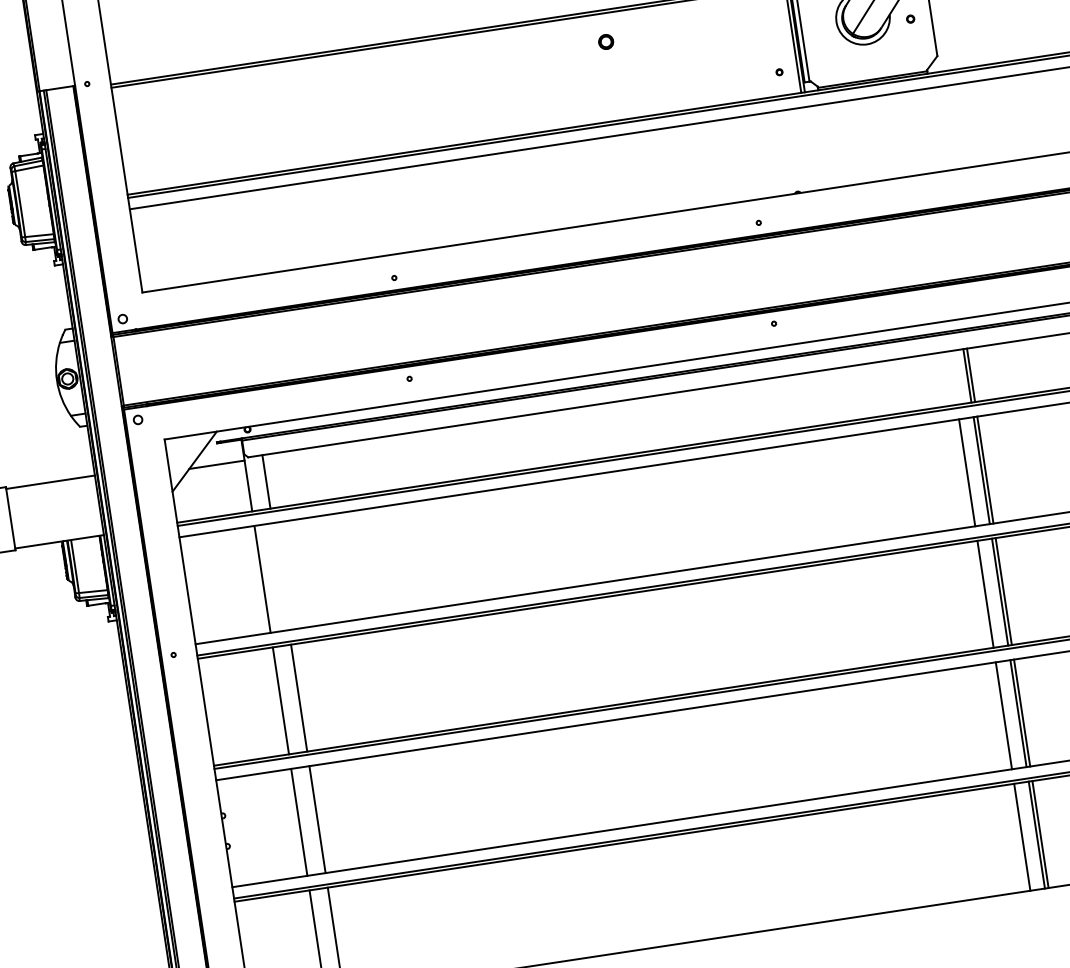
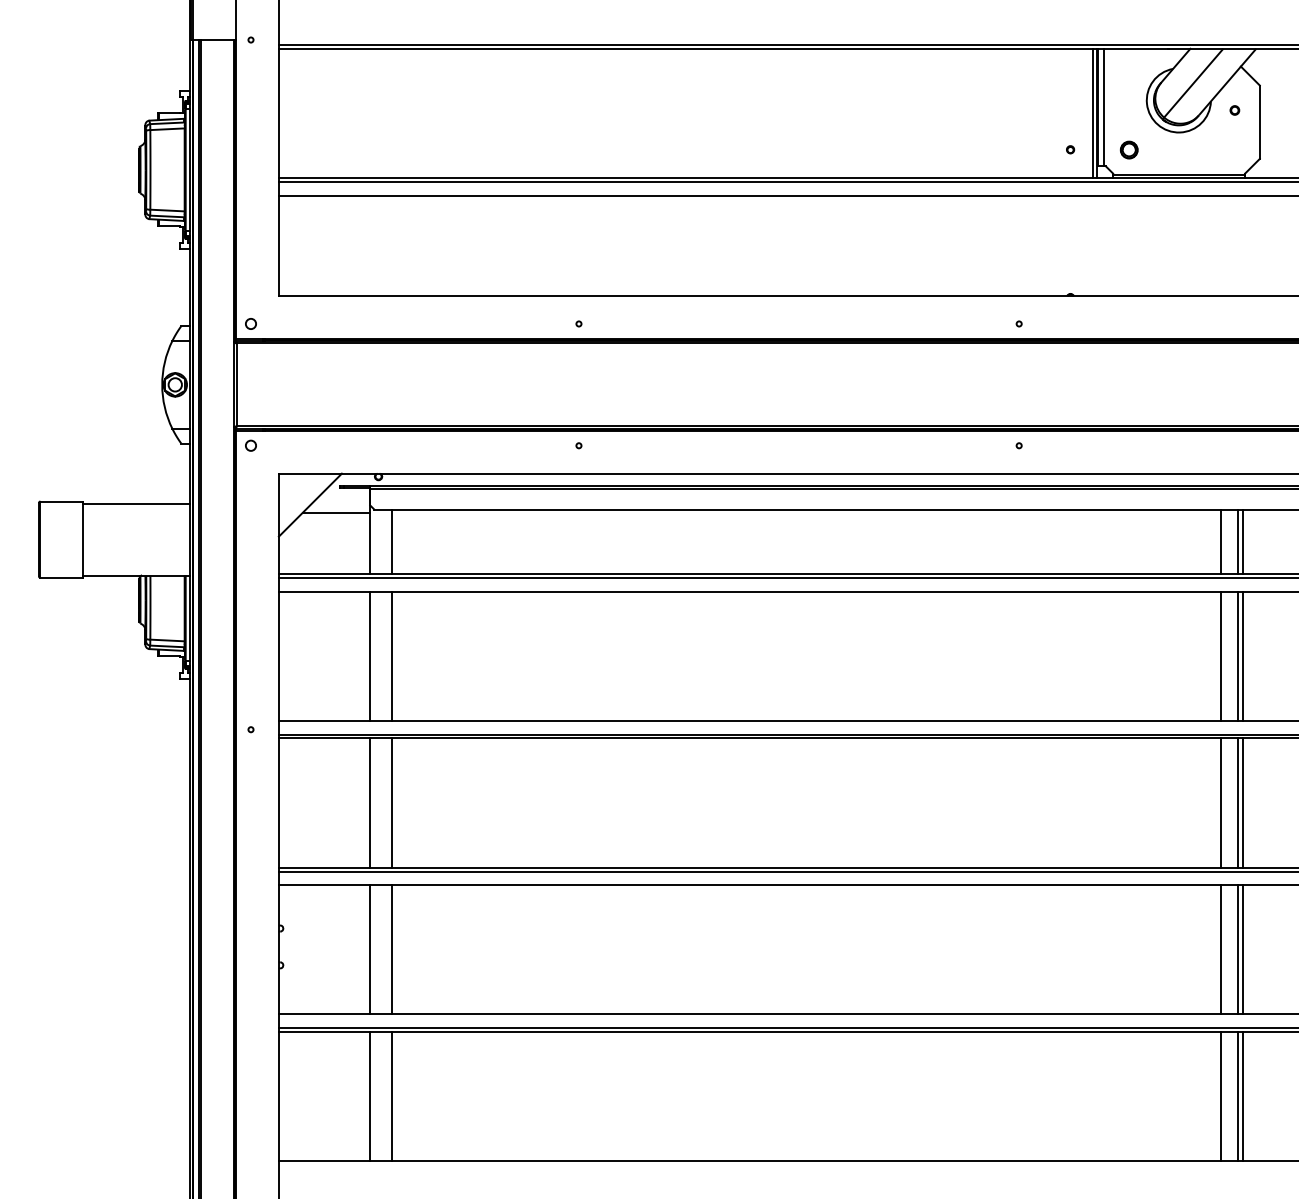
part: (605, 41) -> (1128, 149), moved
line: (952, 377) -> (1220, 541), added
line: (280, 575) -> (391, 655), added

